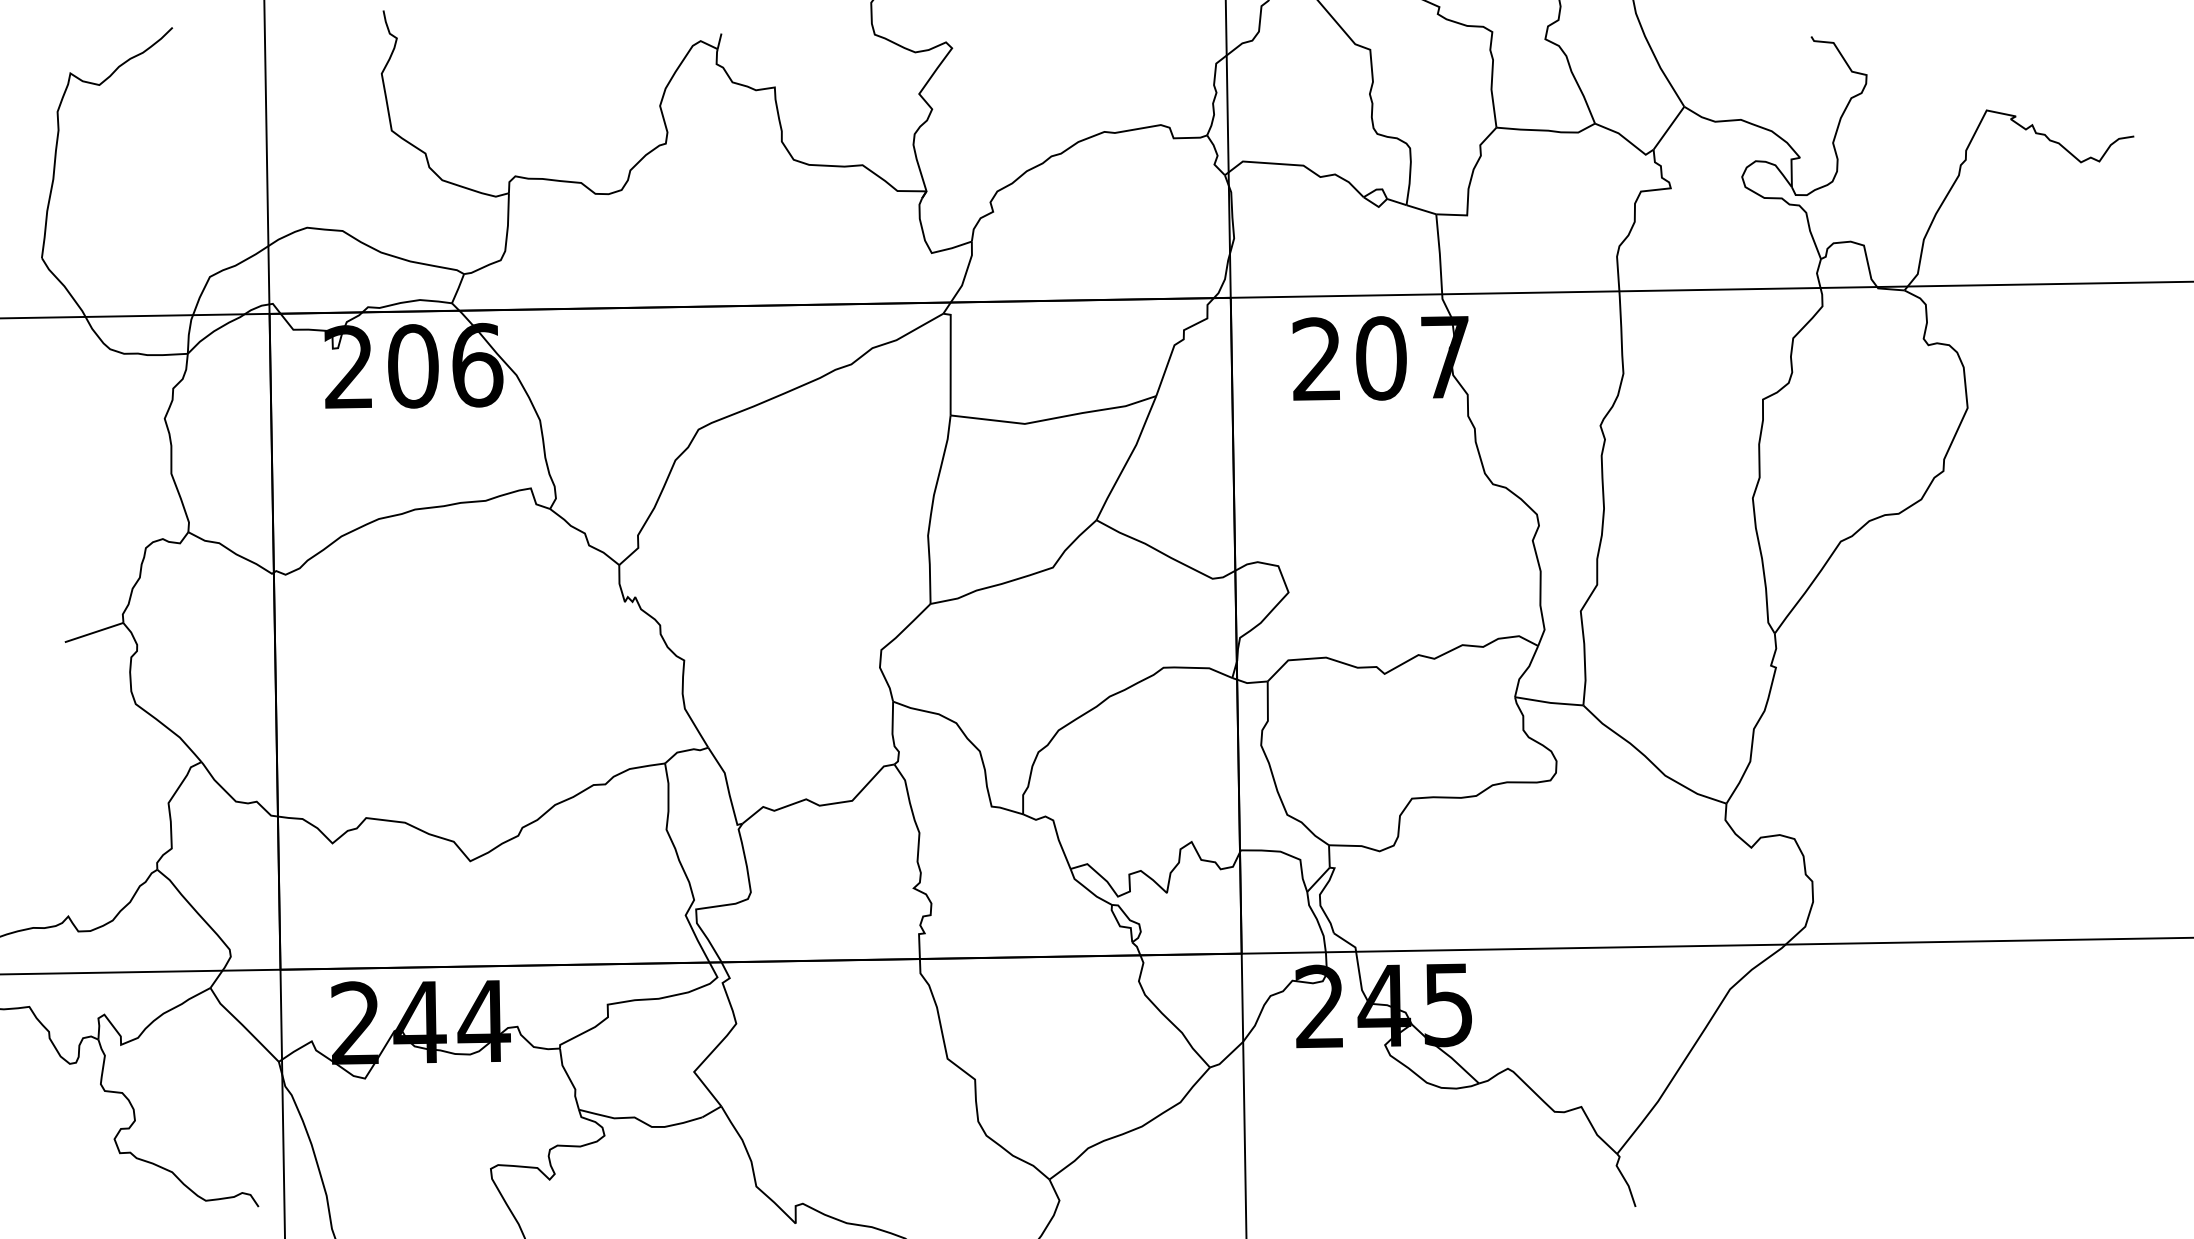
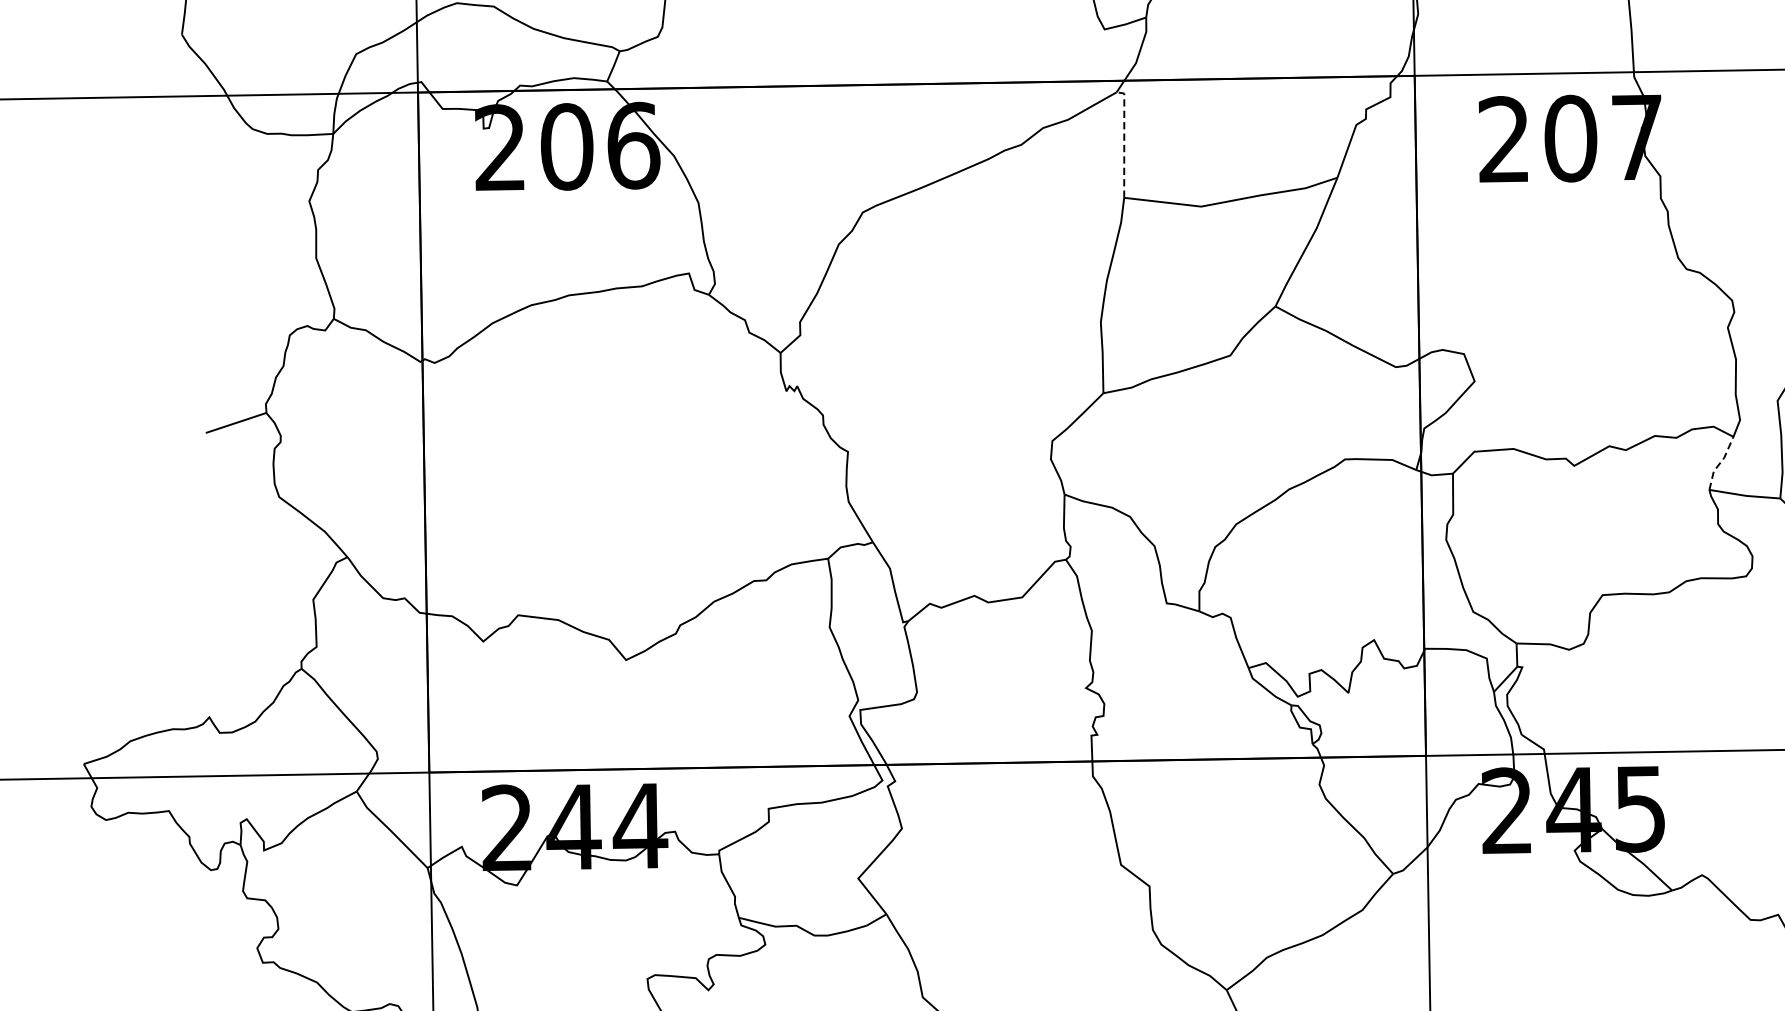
line: (950, 360) -> (1124, 140), solid -> dashed
line: (1525, 670) -> (1720, 462), solid -> dashed

